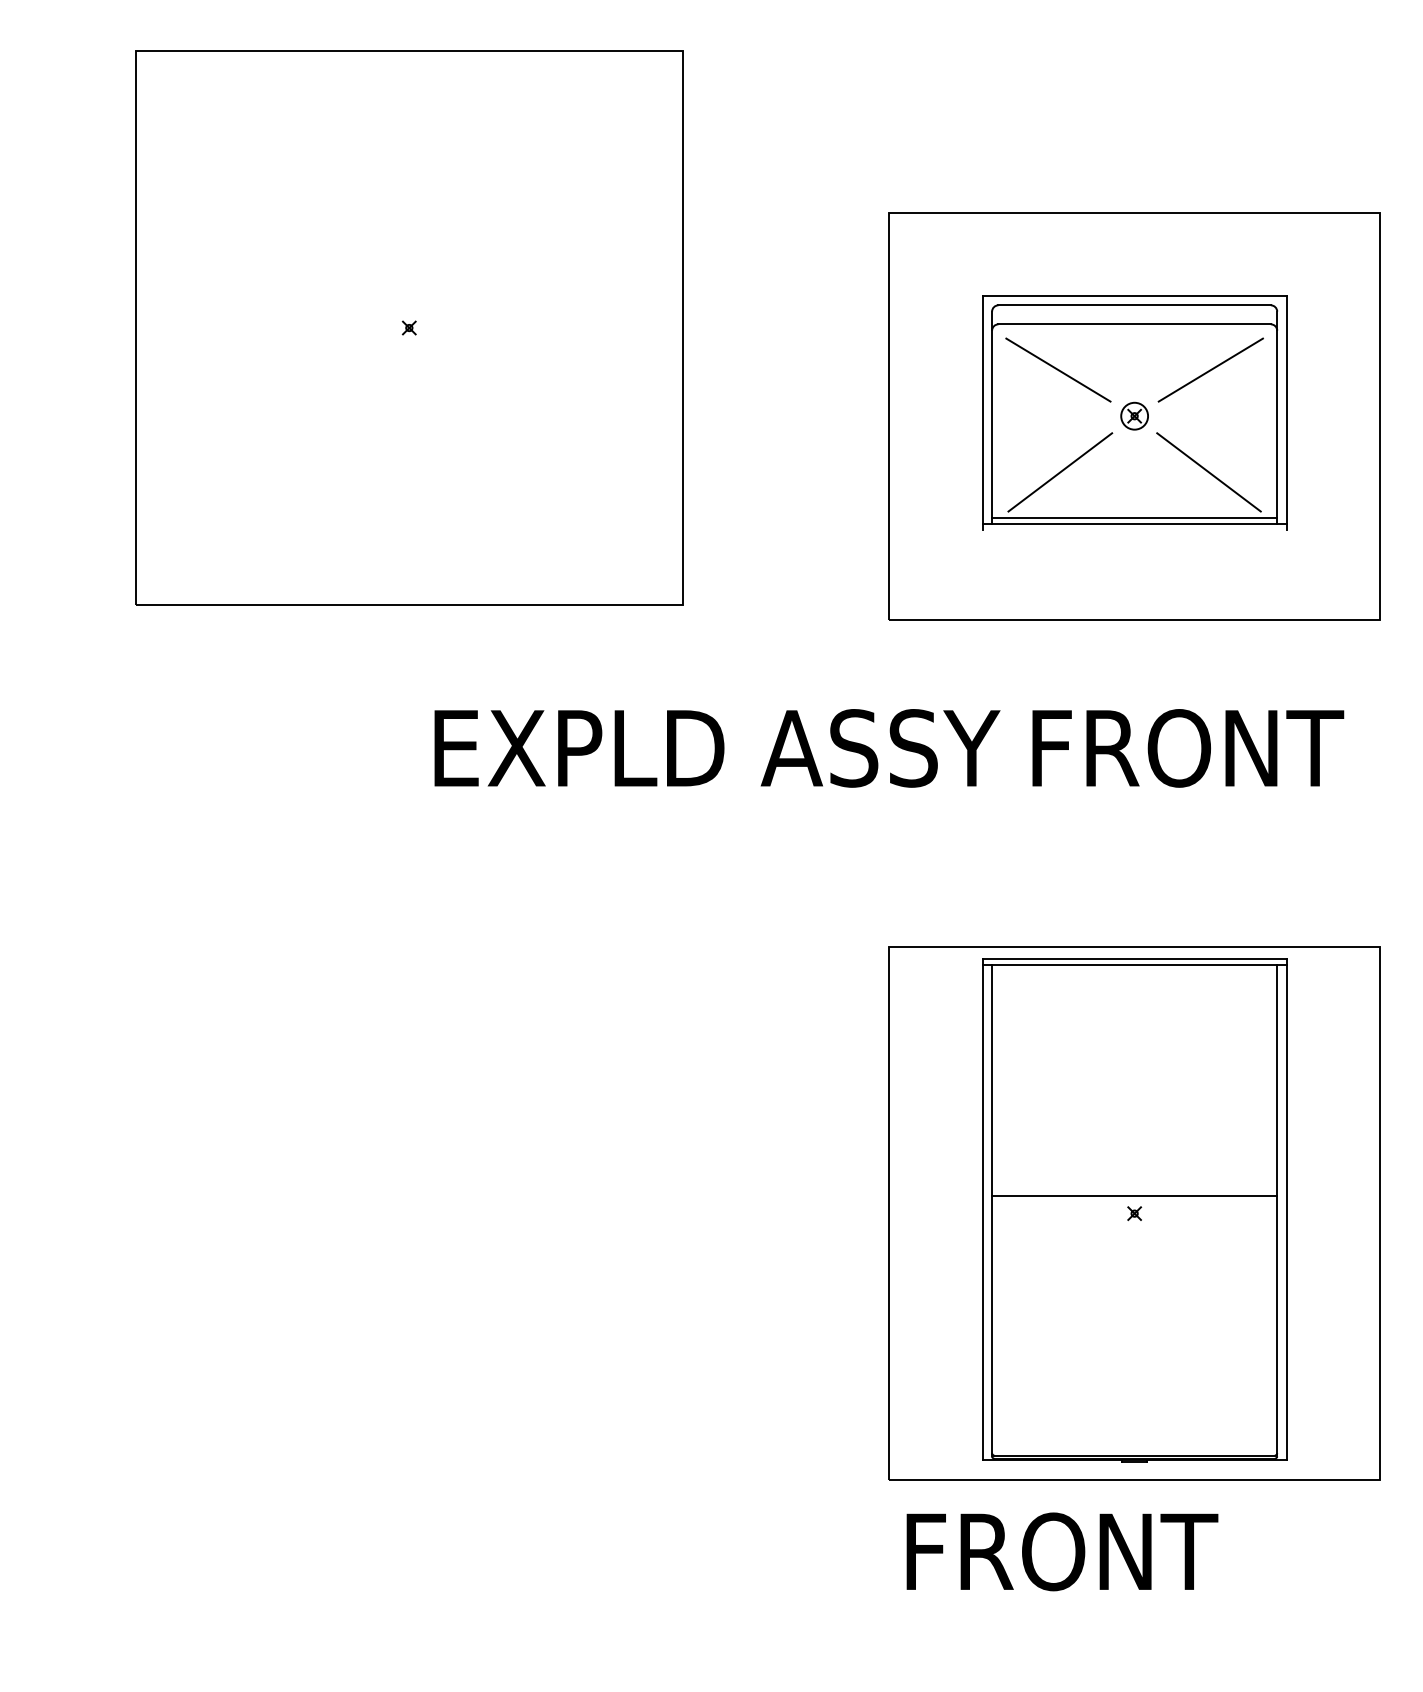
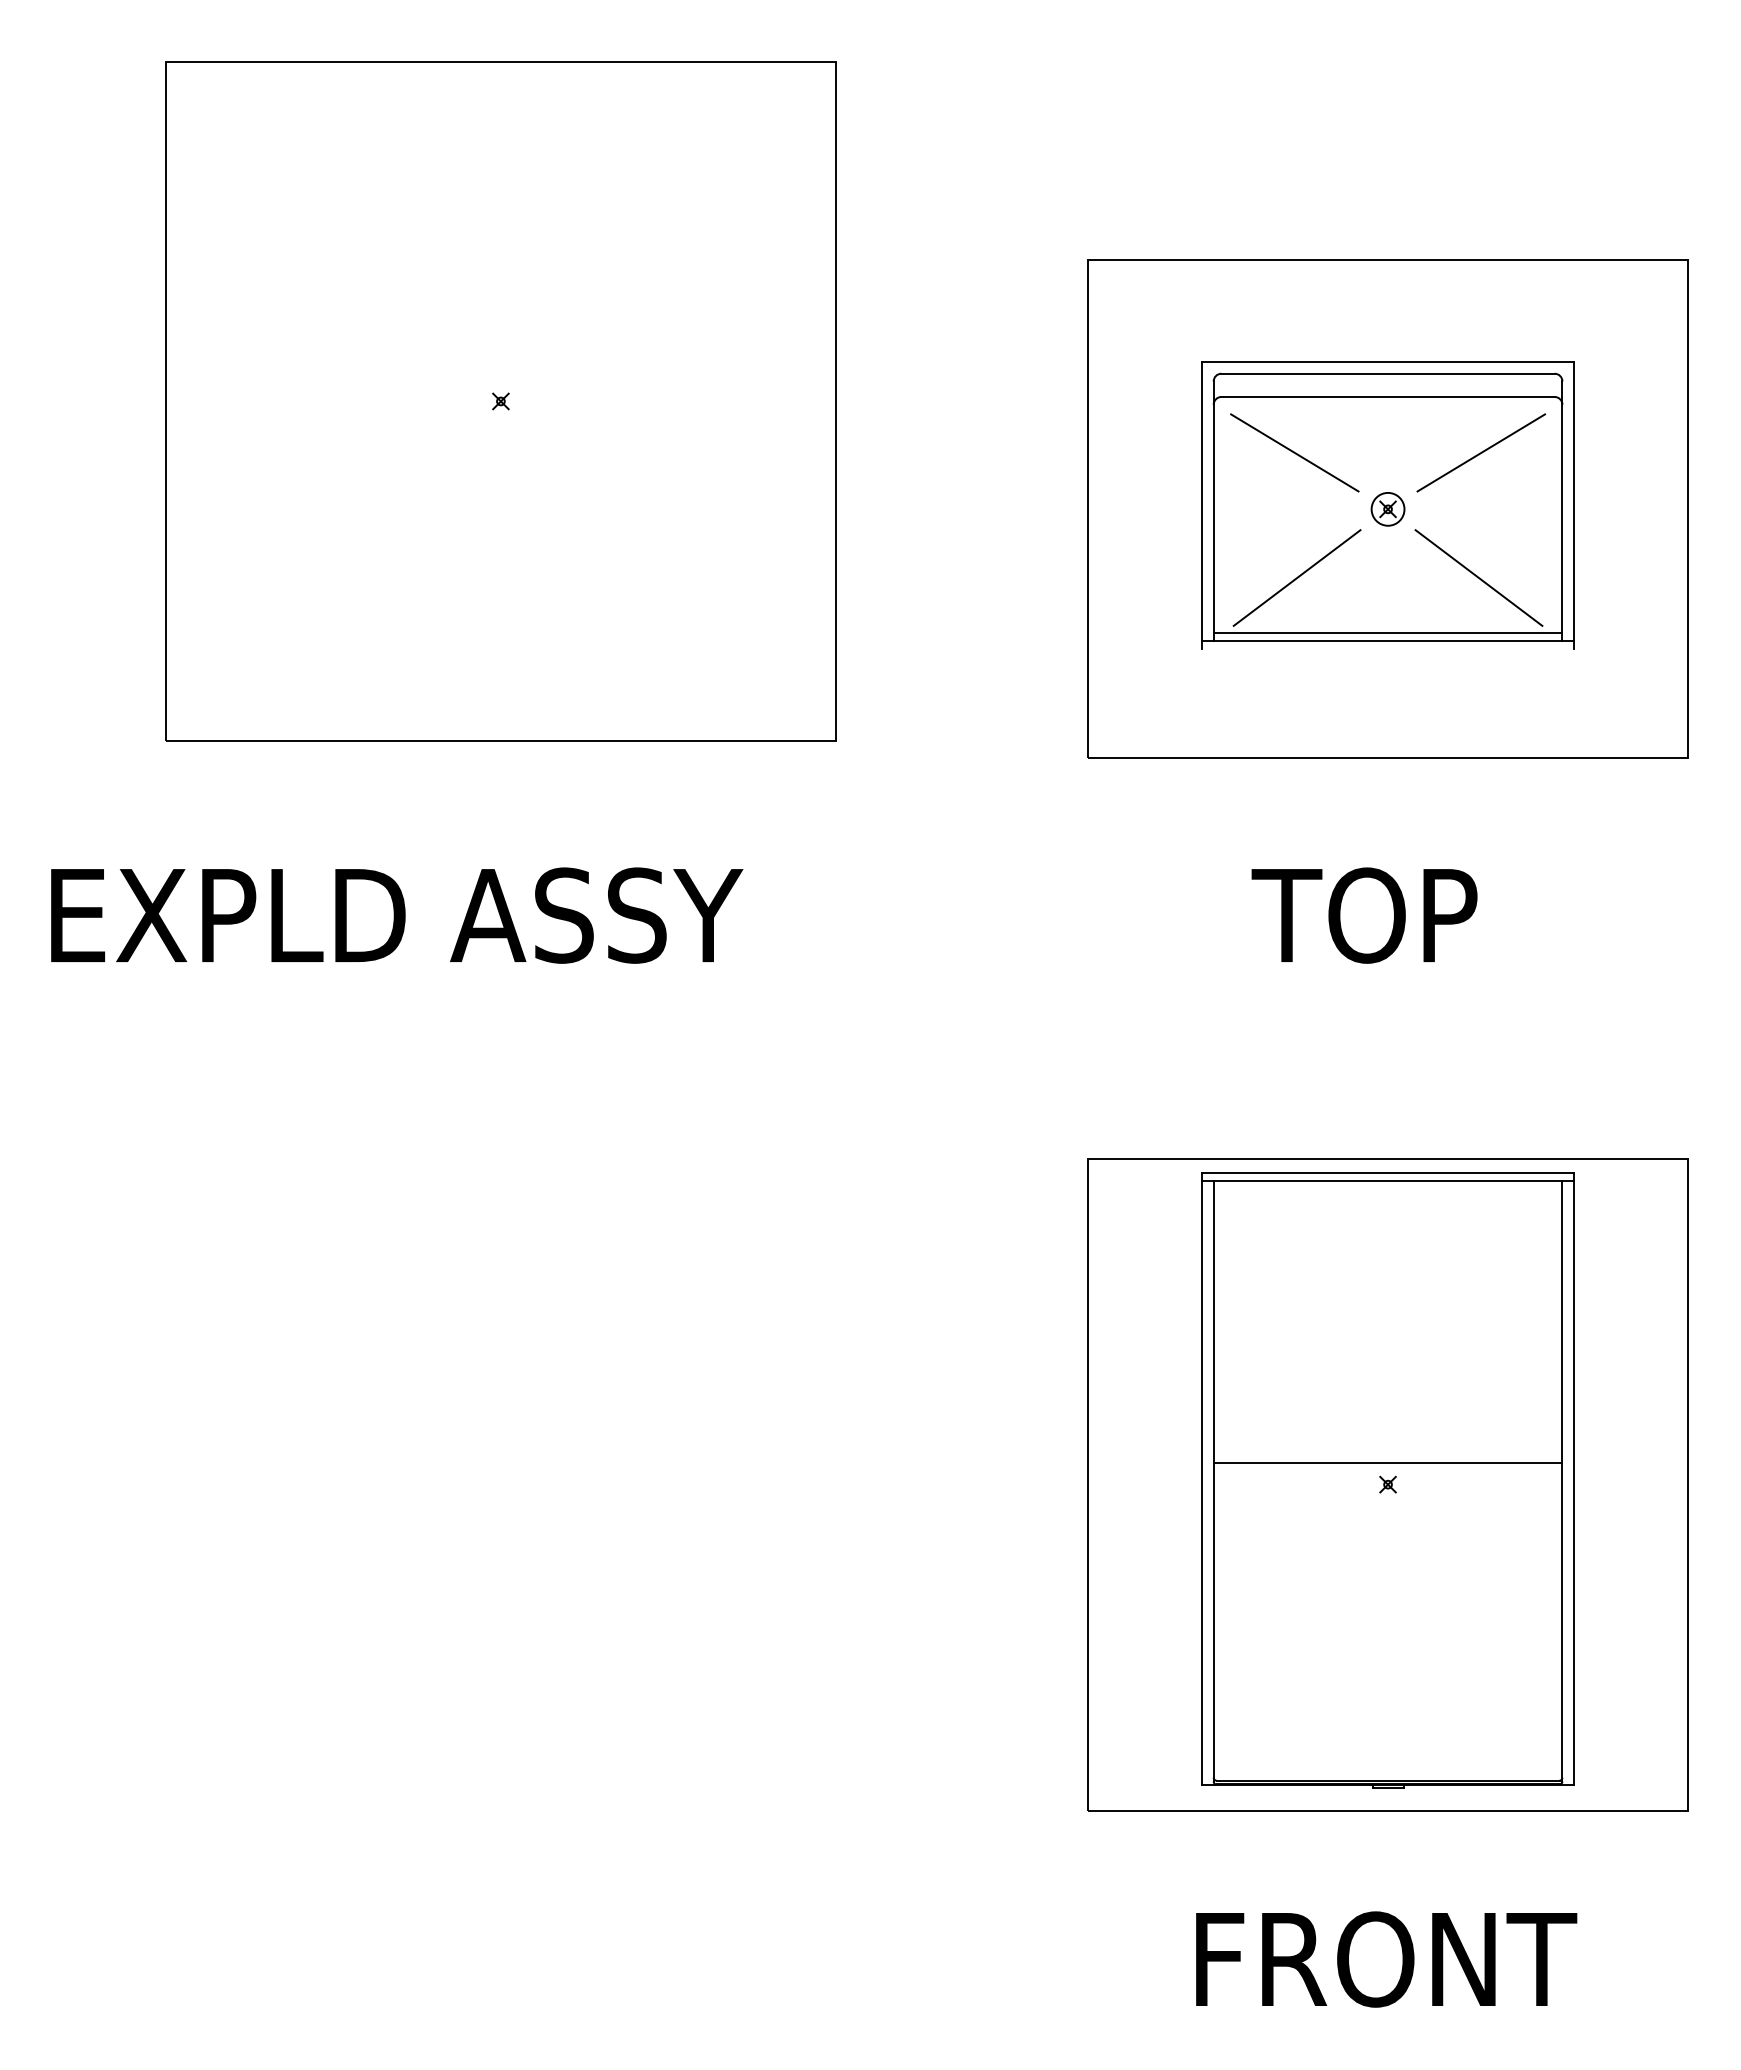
text: (717, 748) -> (397, 915), moved
text: (1183, 748) -> (1447, 915), FRONT -> TOP
text: (1062, 1551) -> (1386, 1959), moved

